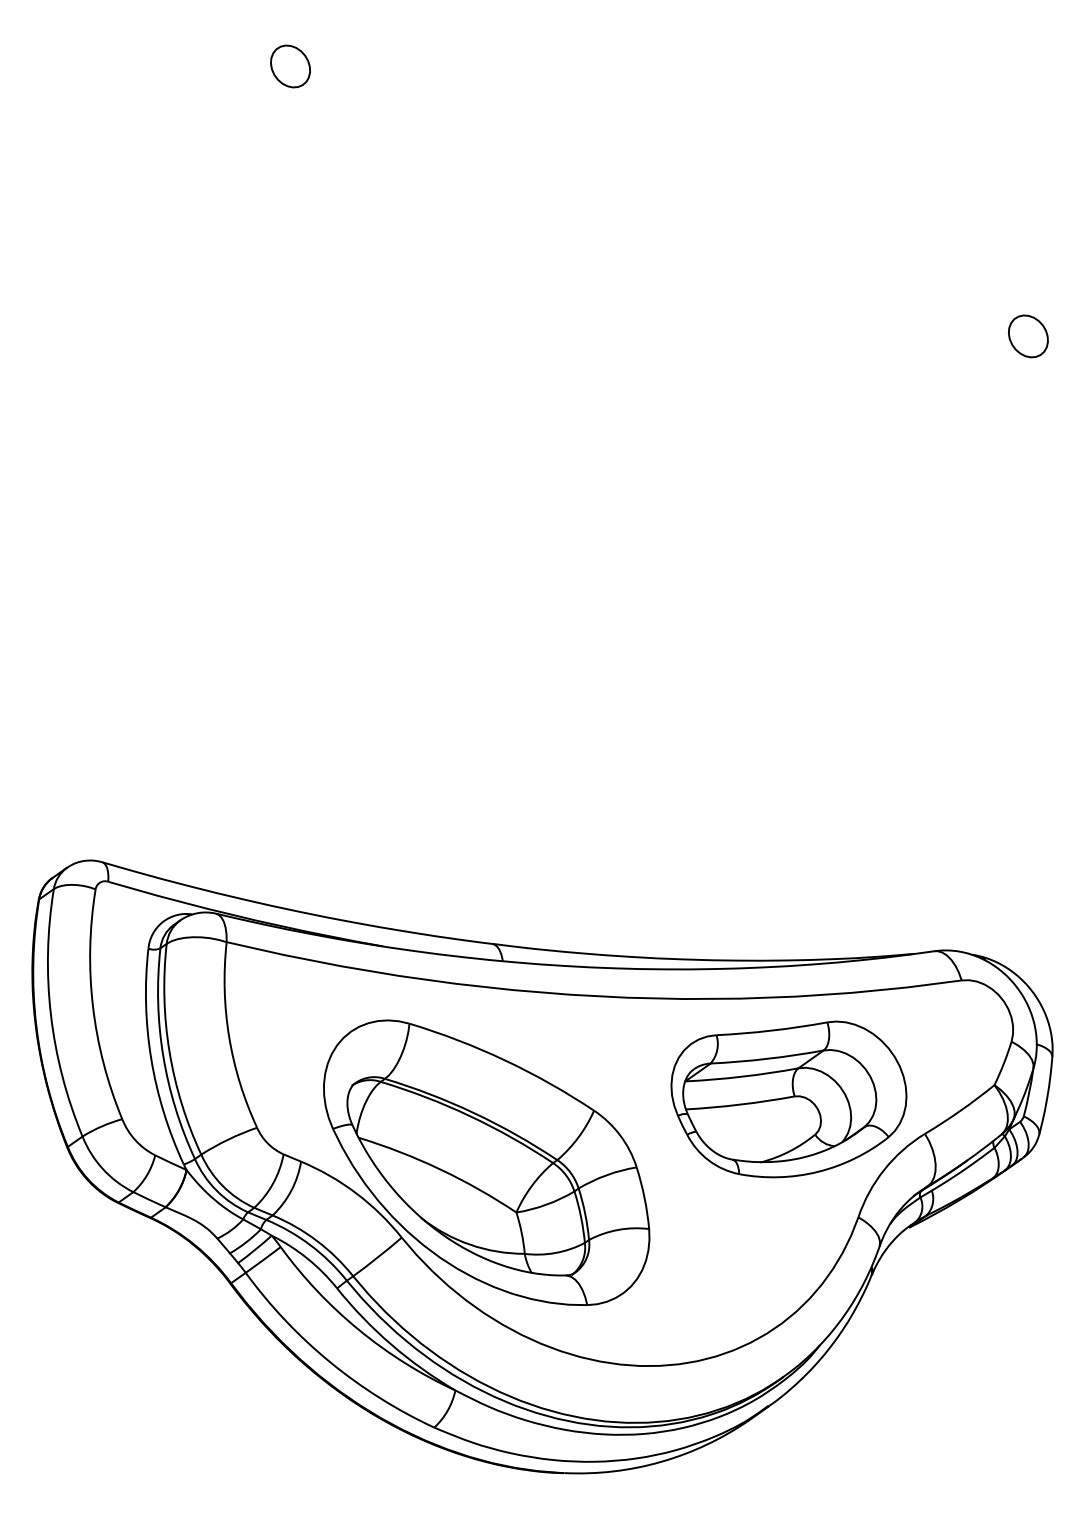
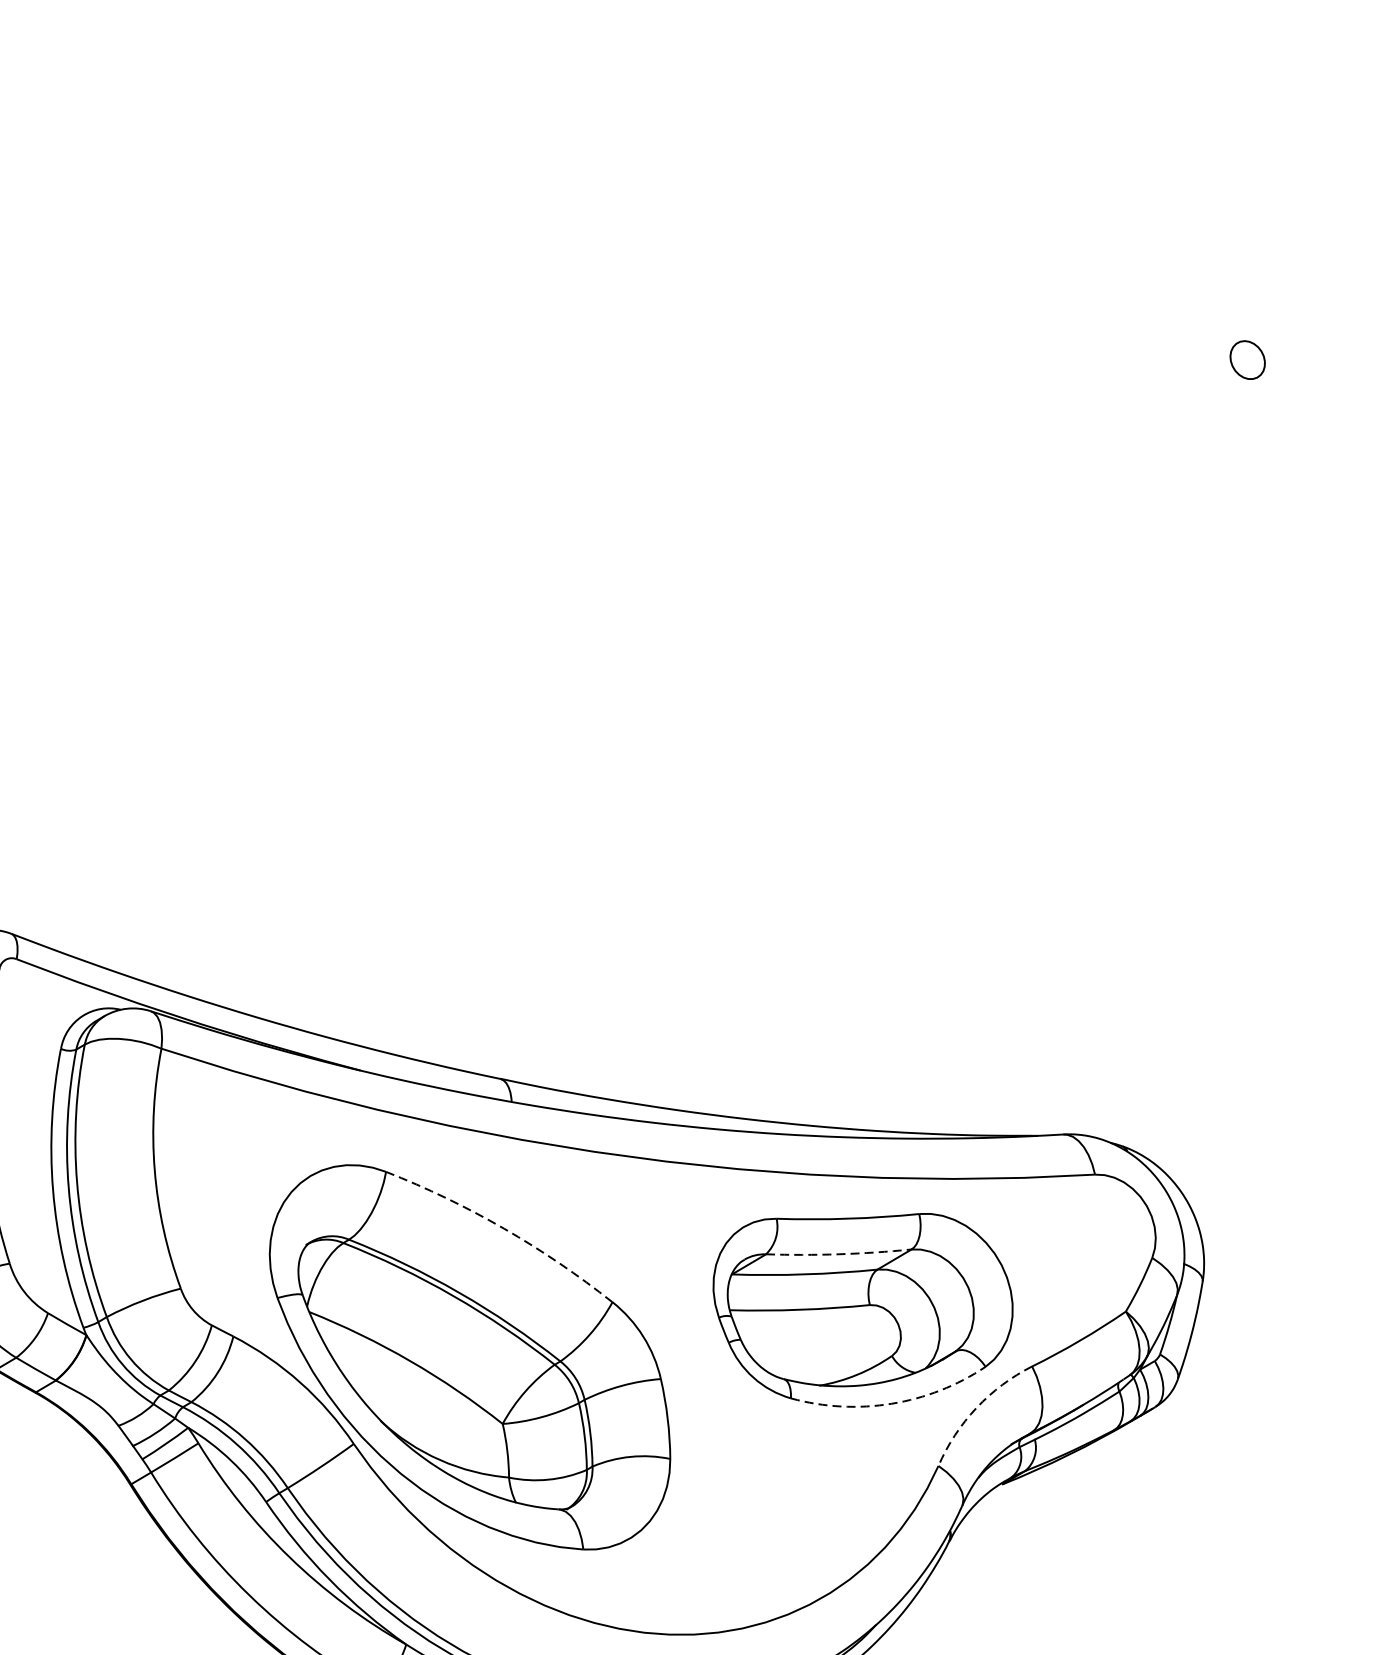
part: (1028, 336) -> (1247, 360), size x0.7
arc: (767, 1058) -> (839, 1253), solid -> dashed
arc: (505, 1060) -> (504, 1228), solid -> dashed
arc: (884, 1169) -> (976, 1407), solid -> dashed
arc: (818, 1171) -> (892, 1403), solid -> dashed

